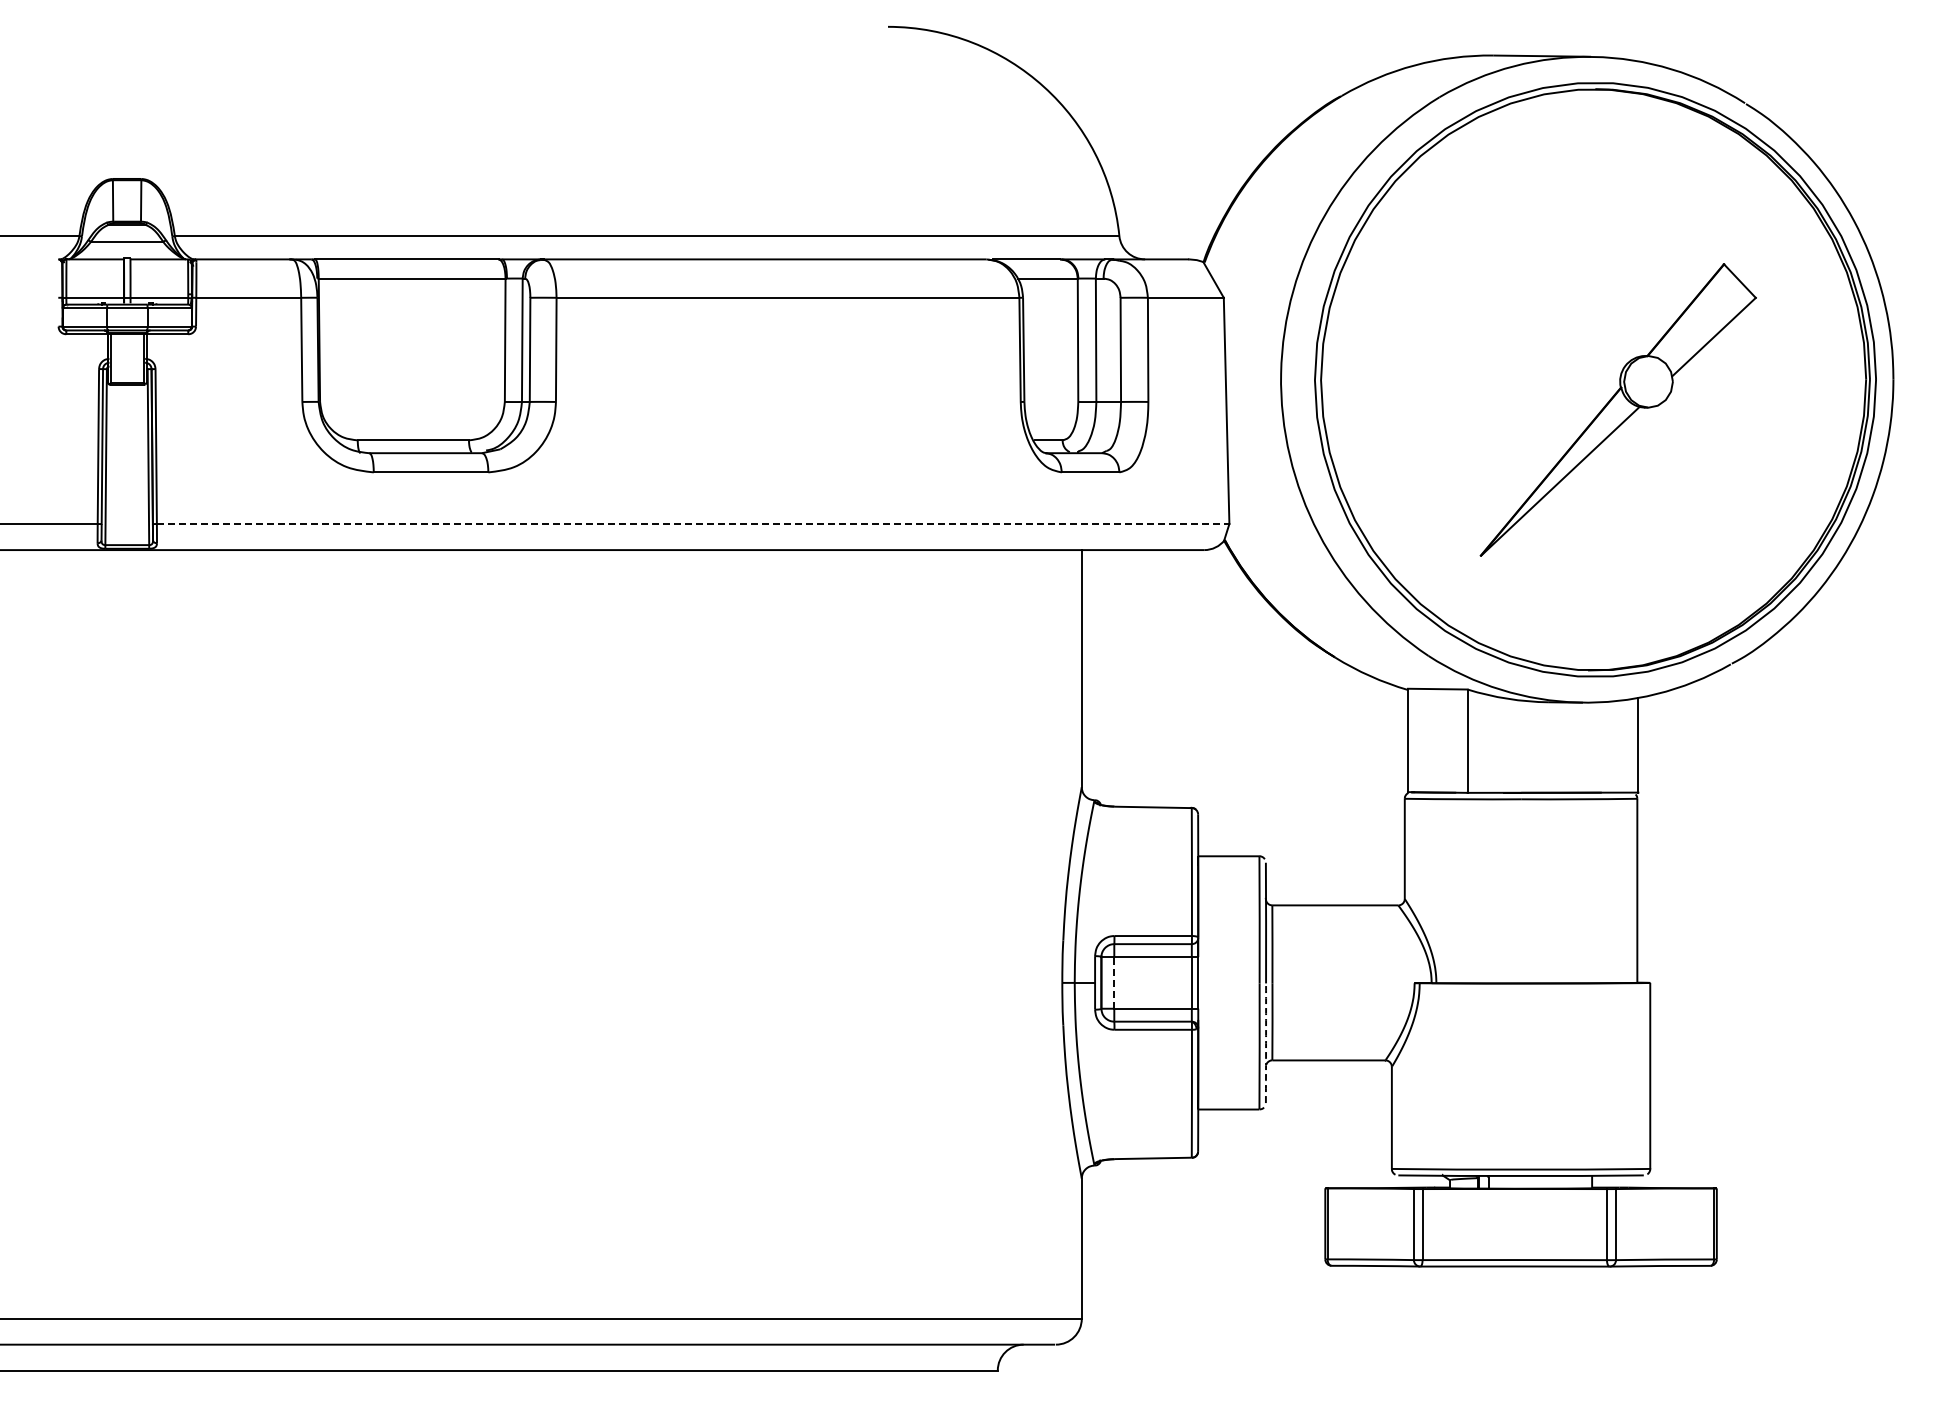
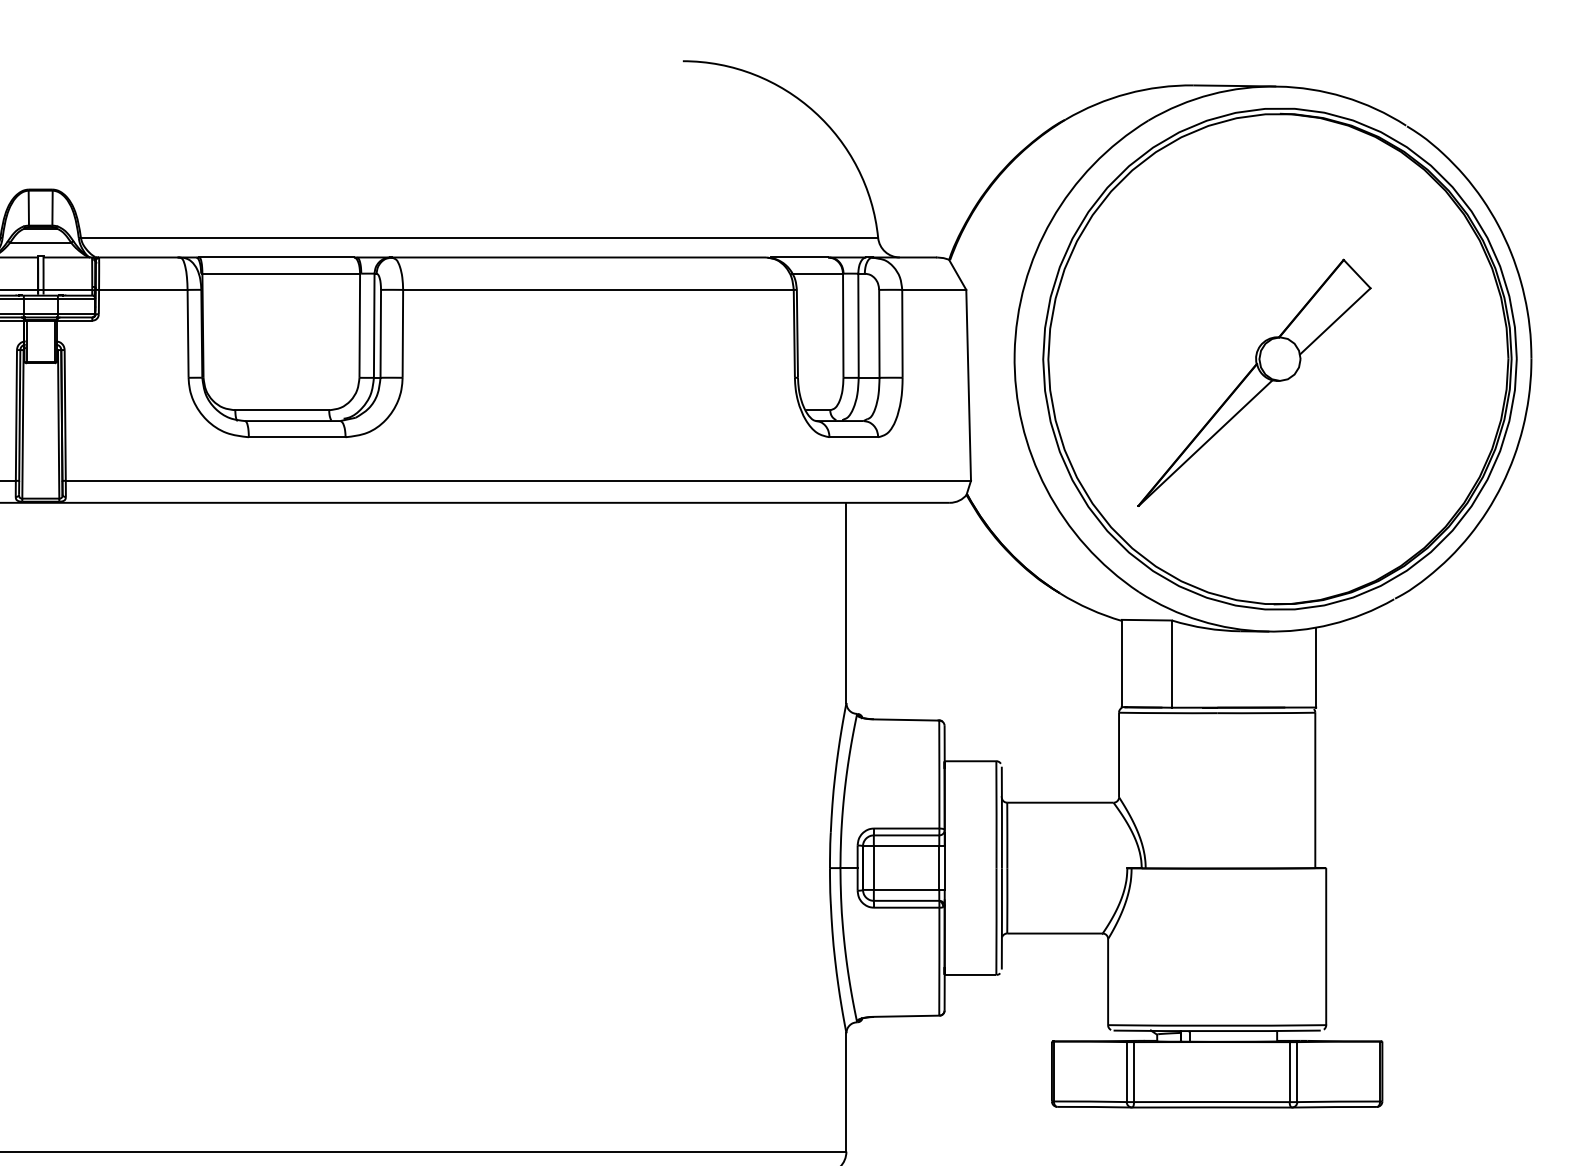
part: (1617, 409) -> (1253, 382), moved
line: (693, 524) -> (518, 481), dashed -> solid
line: (1114, 982) -> (874, 867), dashed -> solid
arc: (1266, 1043) -> (1002, 919), dashed -> solid

